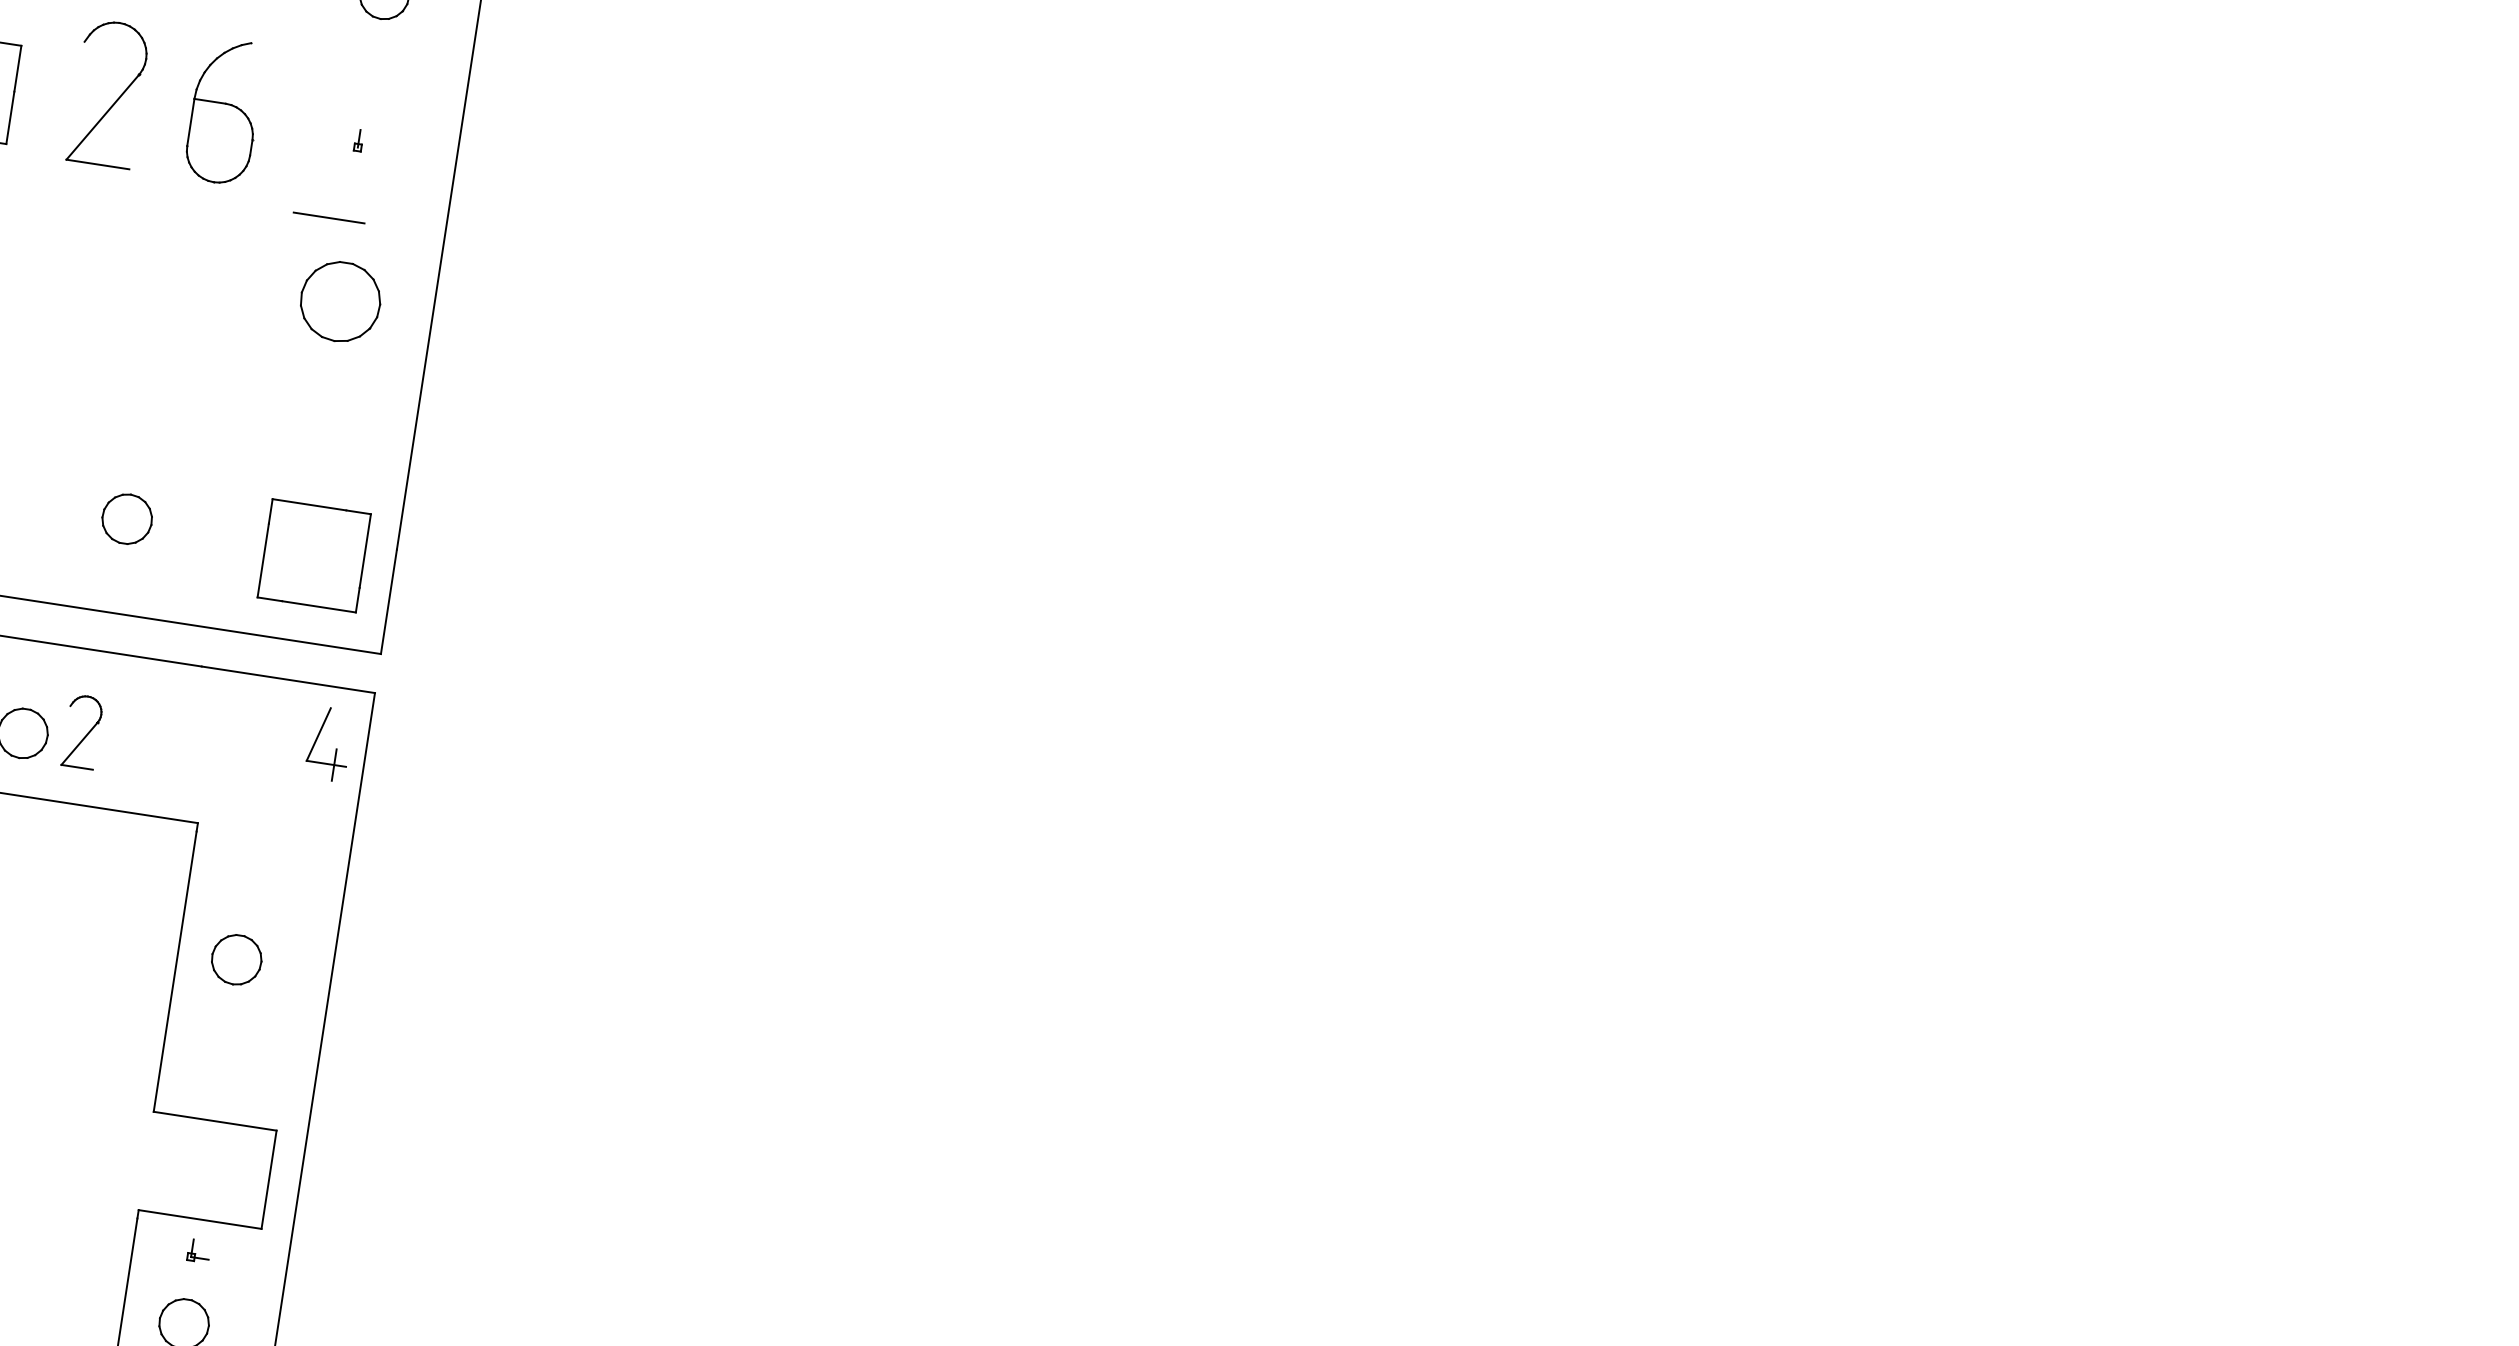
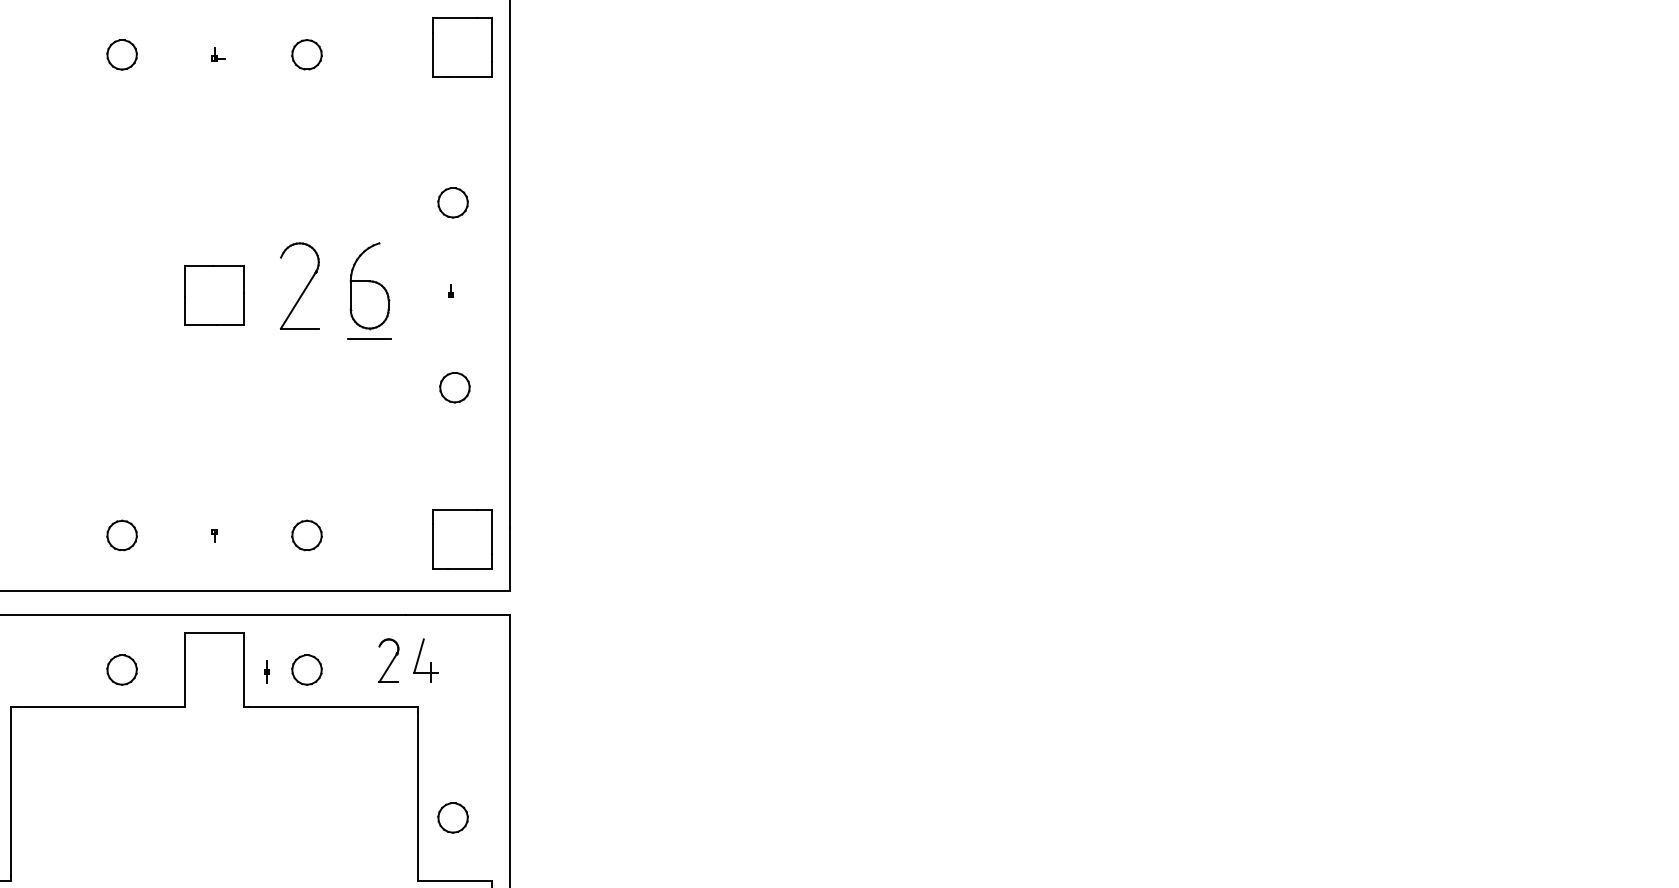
line: (328, 216) -> (369, 338), moved
part: (339, 301) -> (454, 387), size x0.62
part: (126, 518) -> (306, 535), moved
part: (81, 731) -> (388, 660), moved
part: (328, 743) -> (425, 660), moved
part: (235, 958) -> (452, 817), moved

